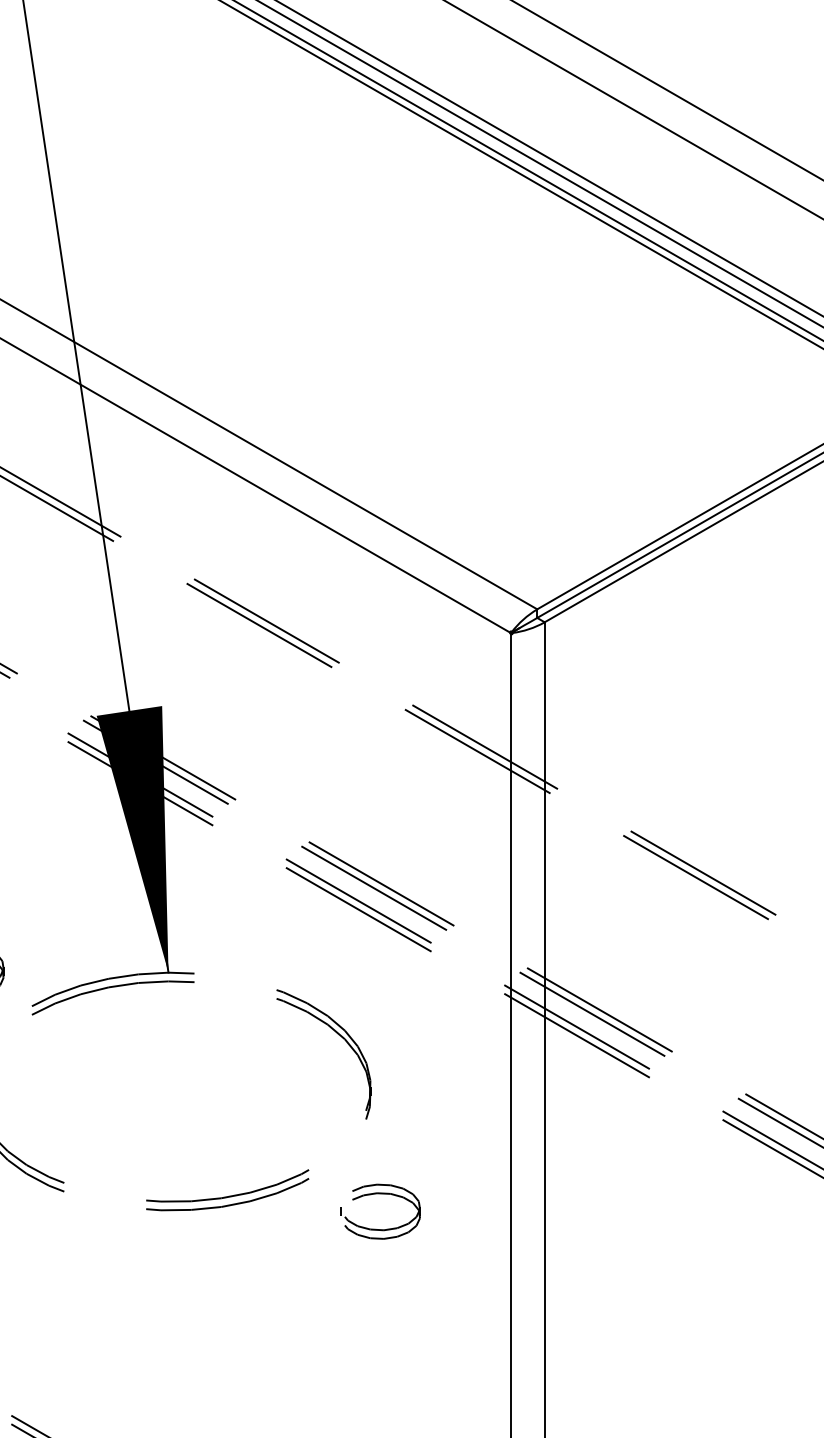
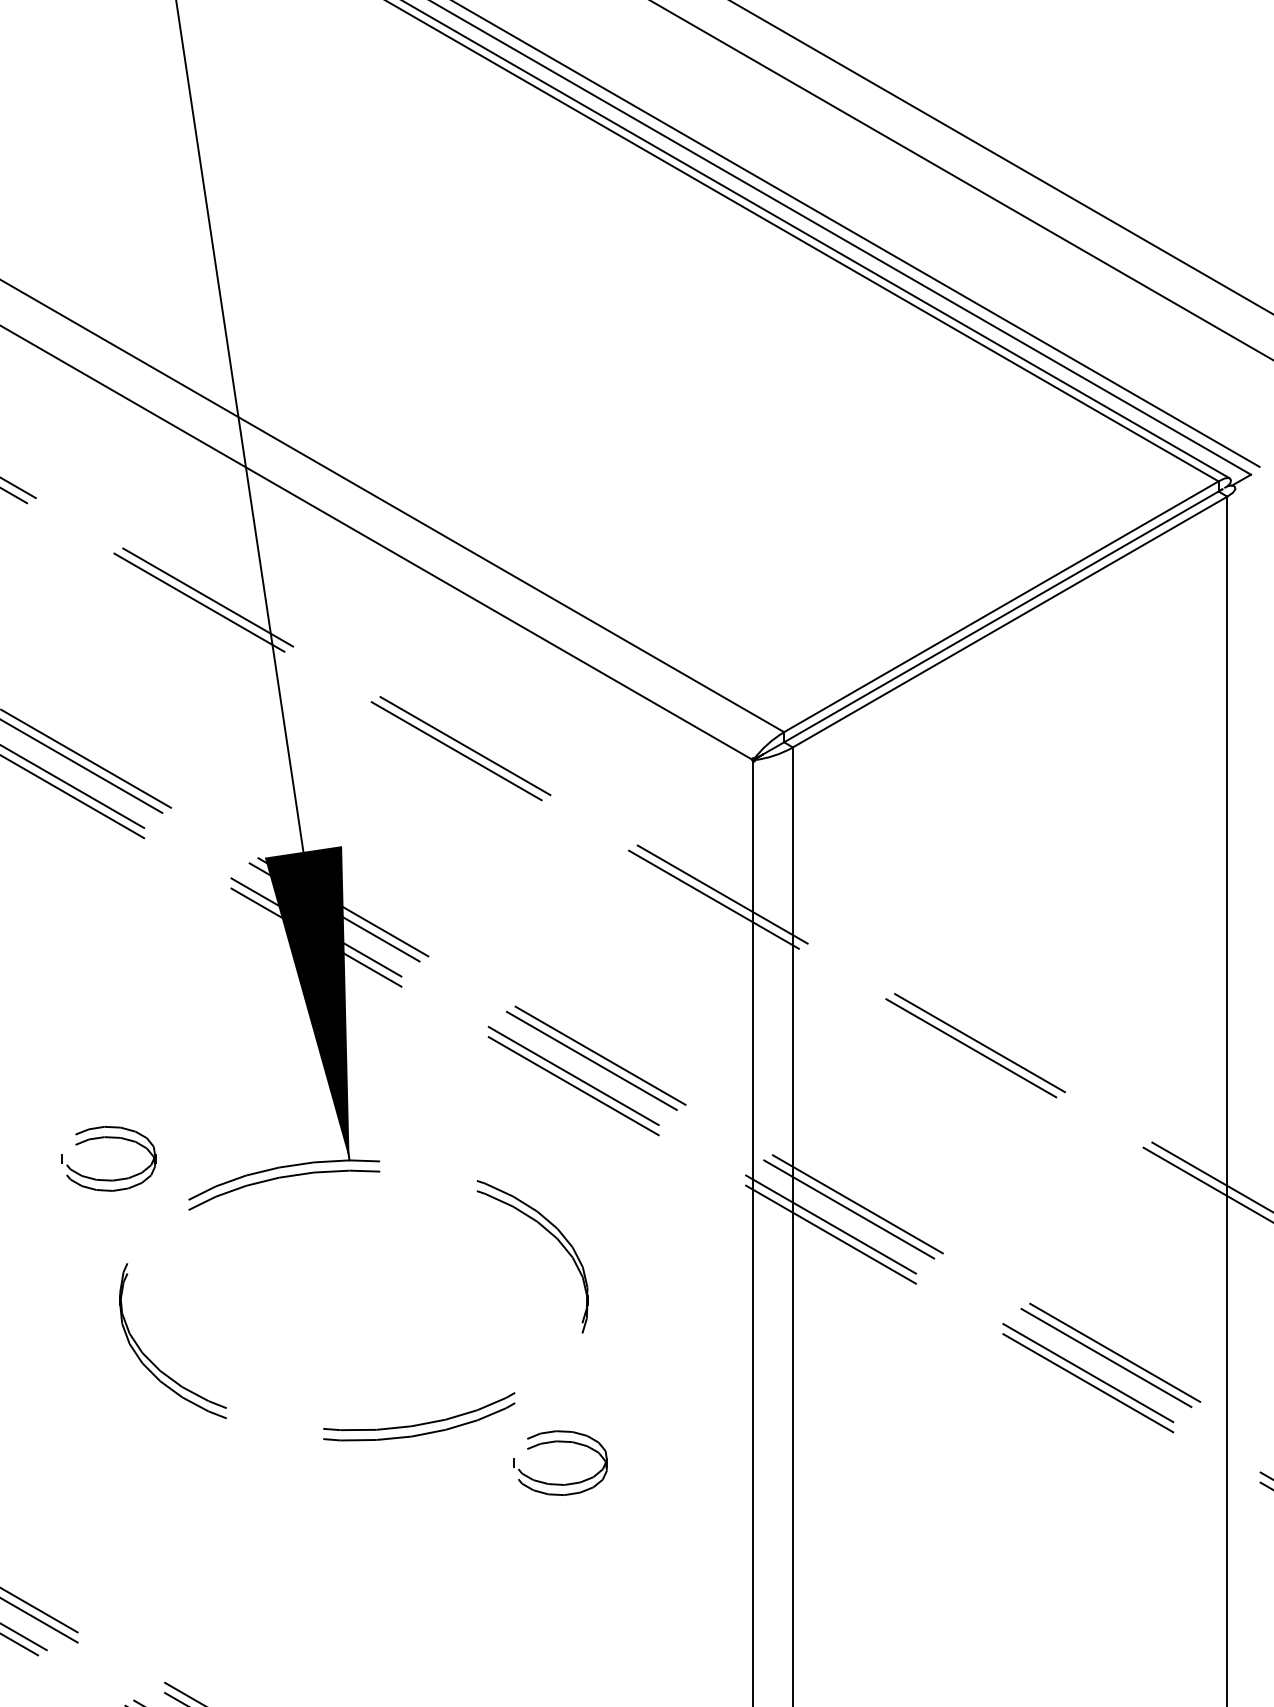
part: (380, 1194) -> (560, 1442), moved

